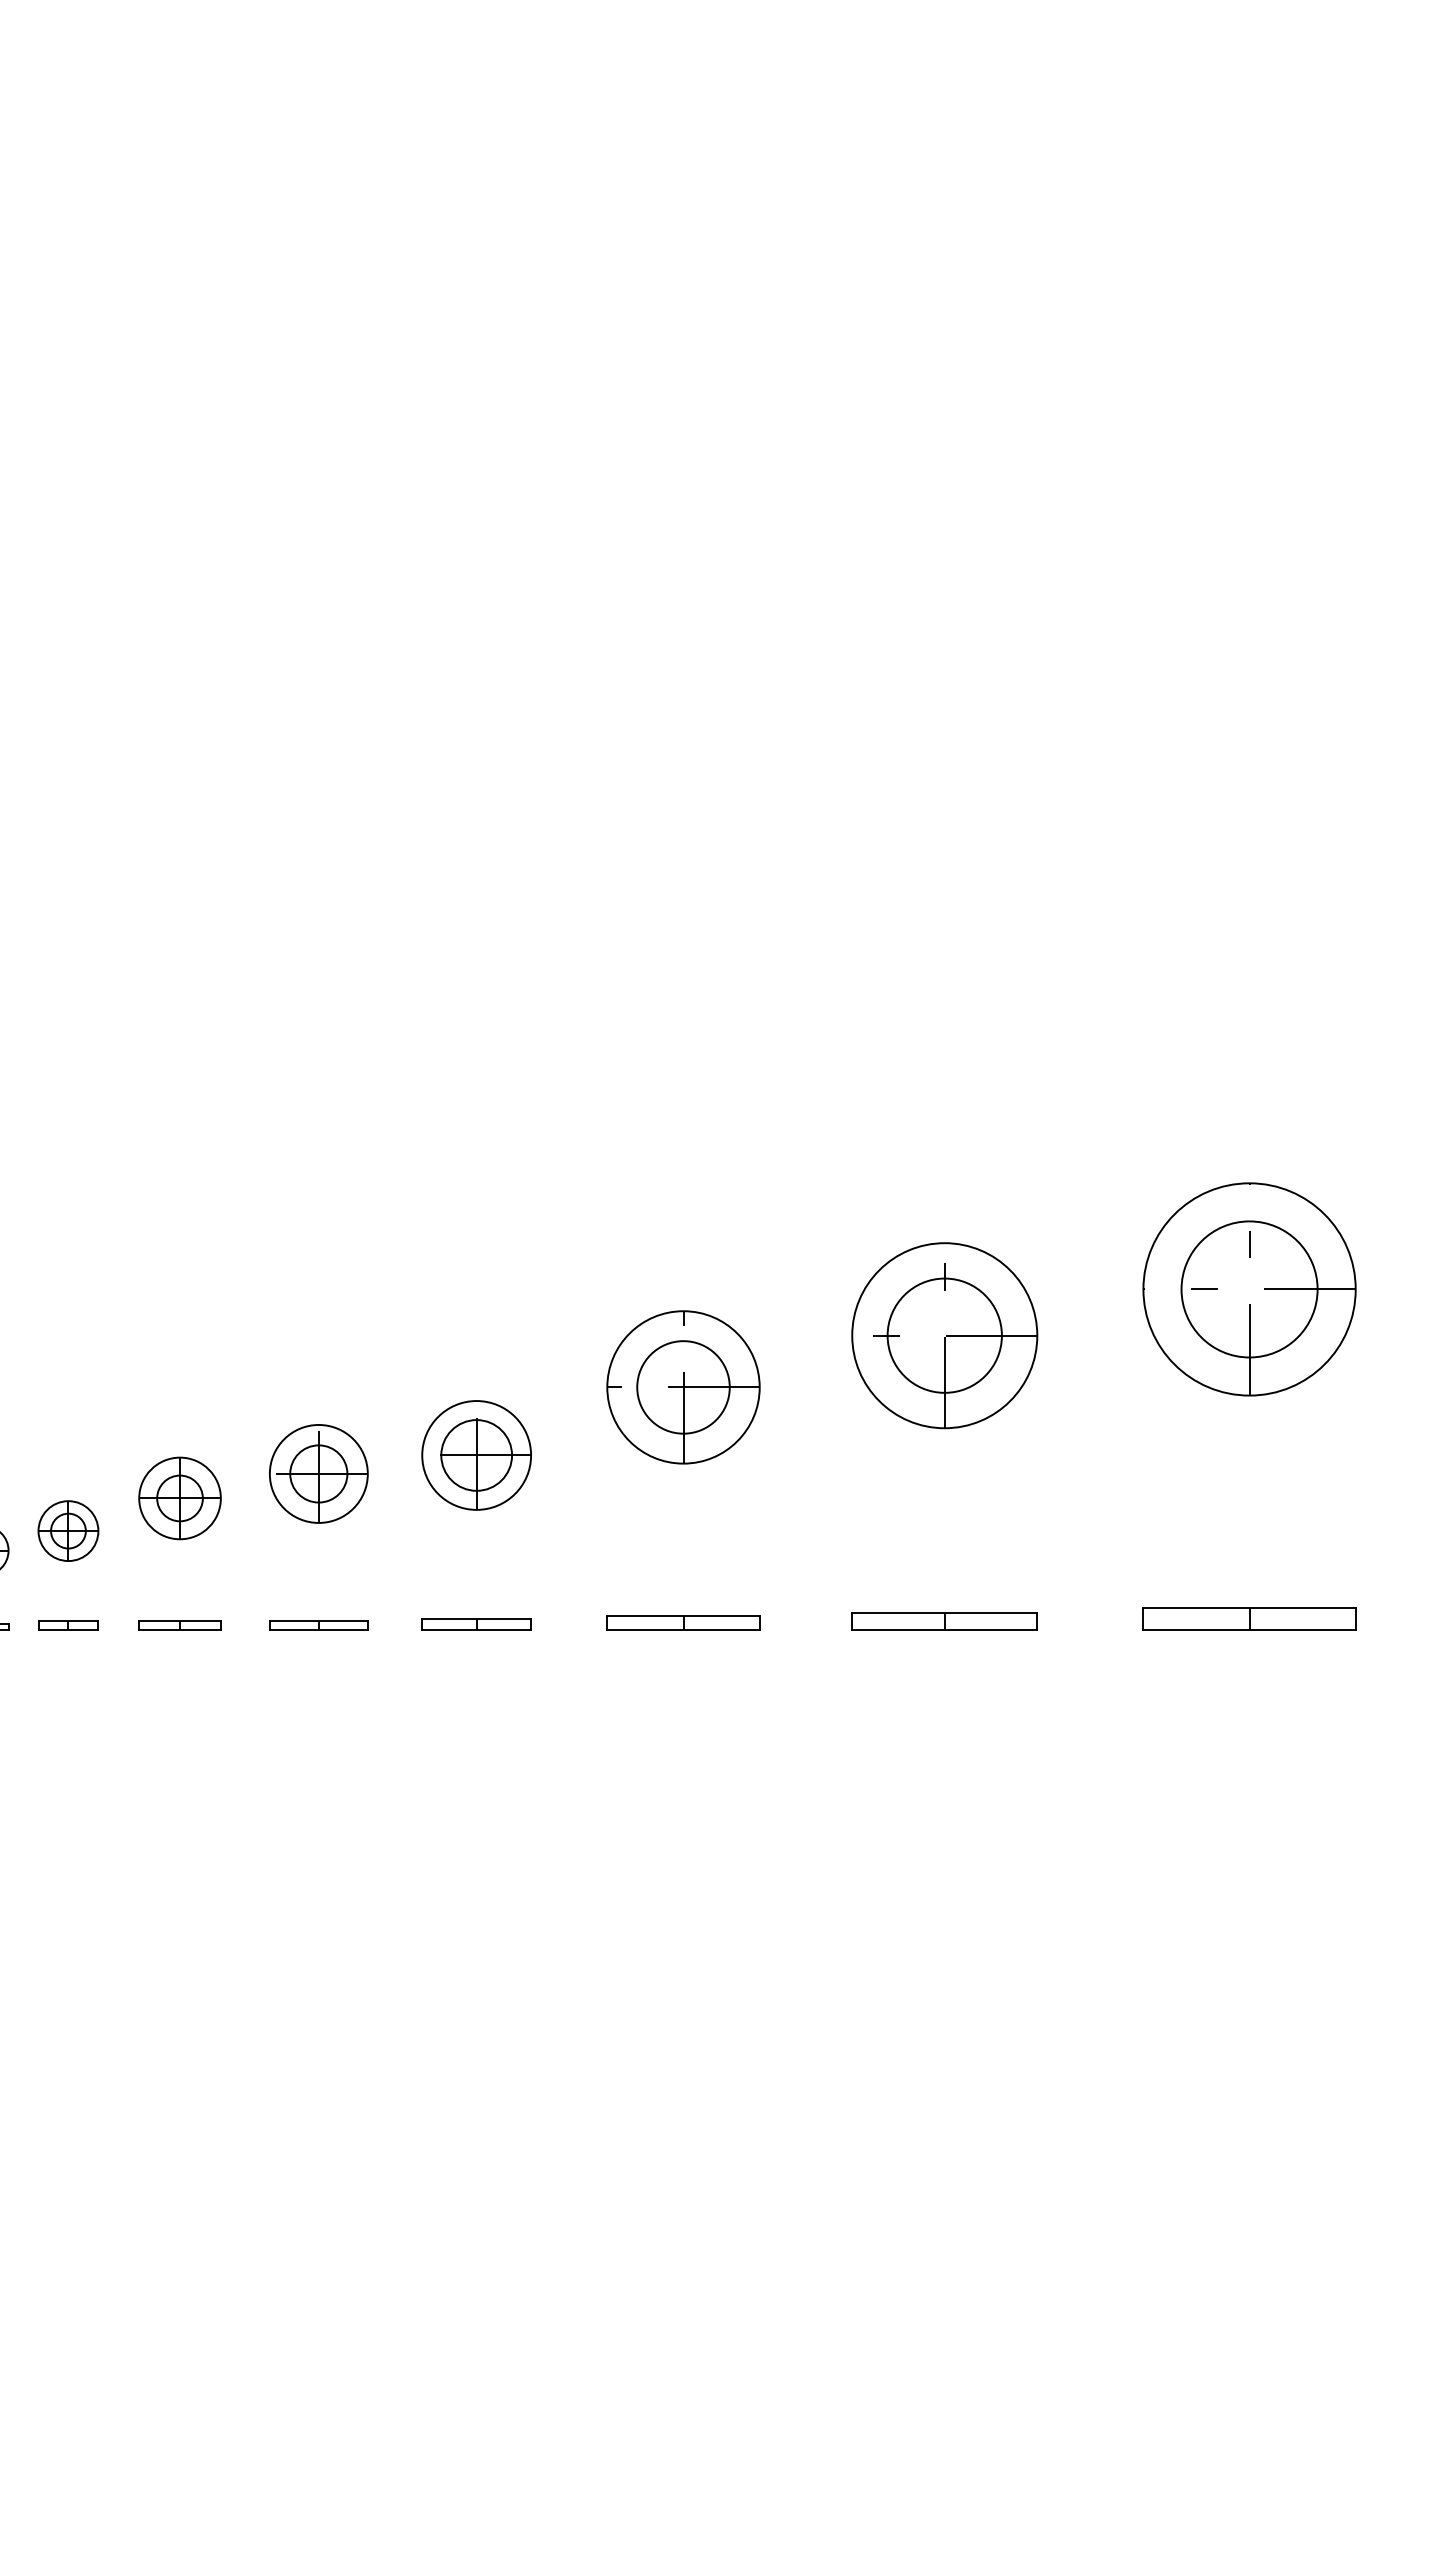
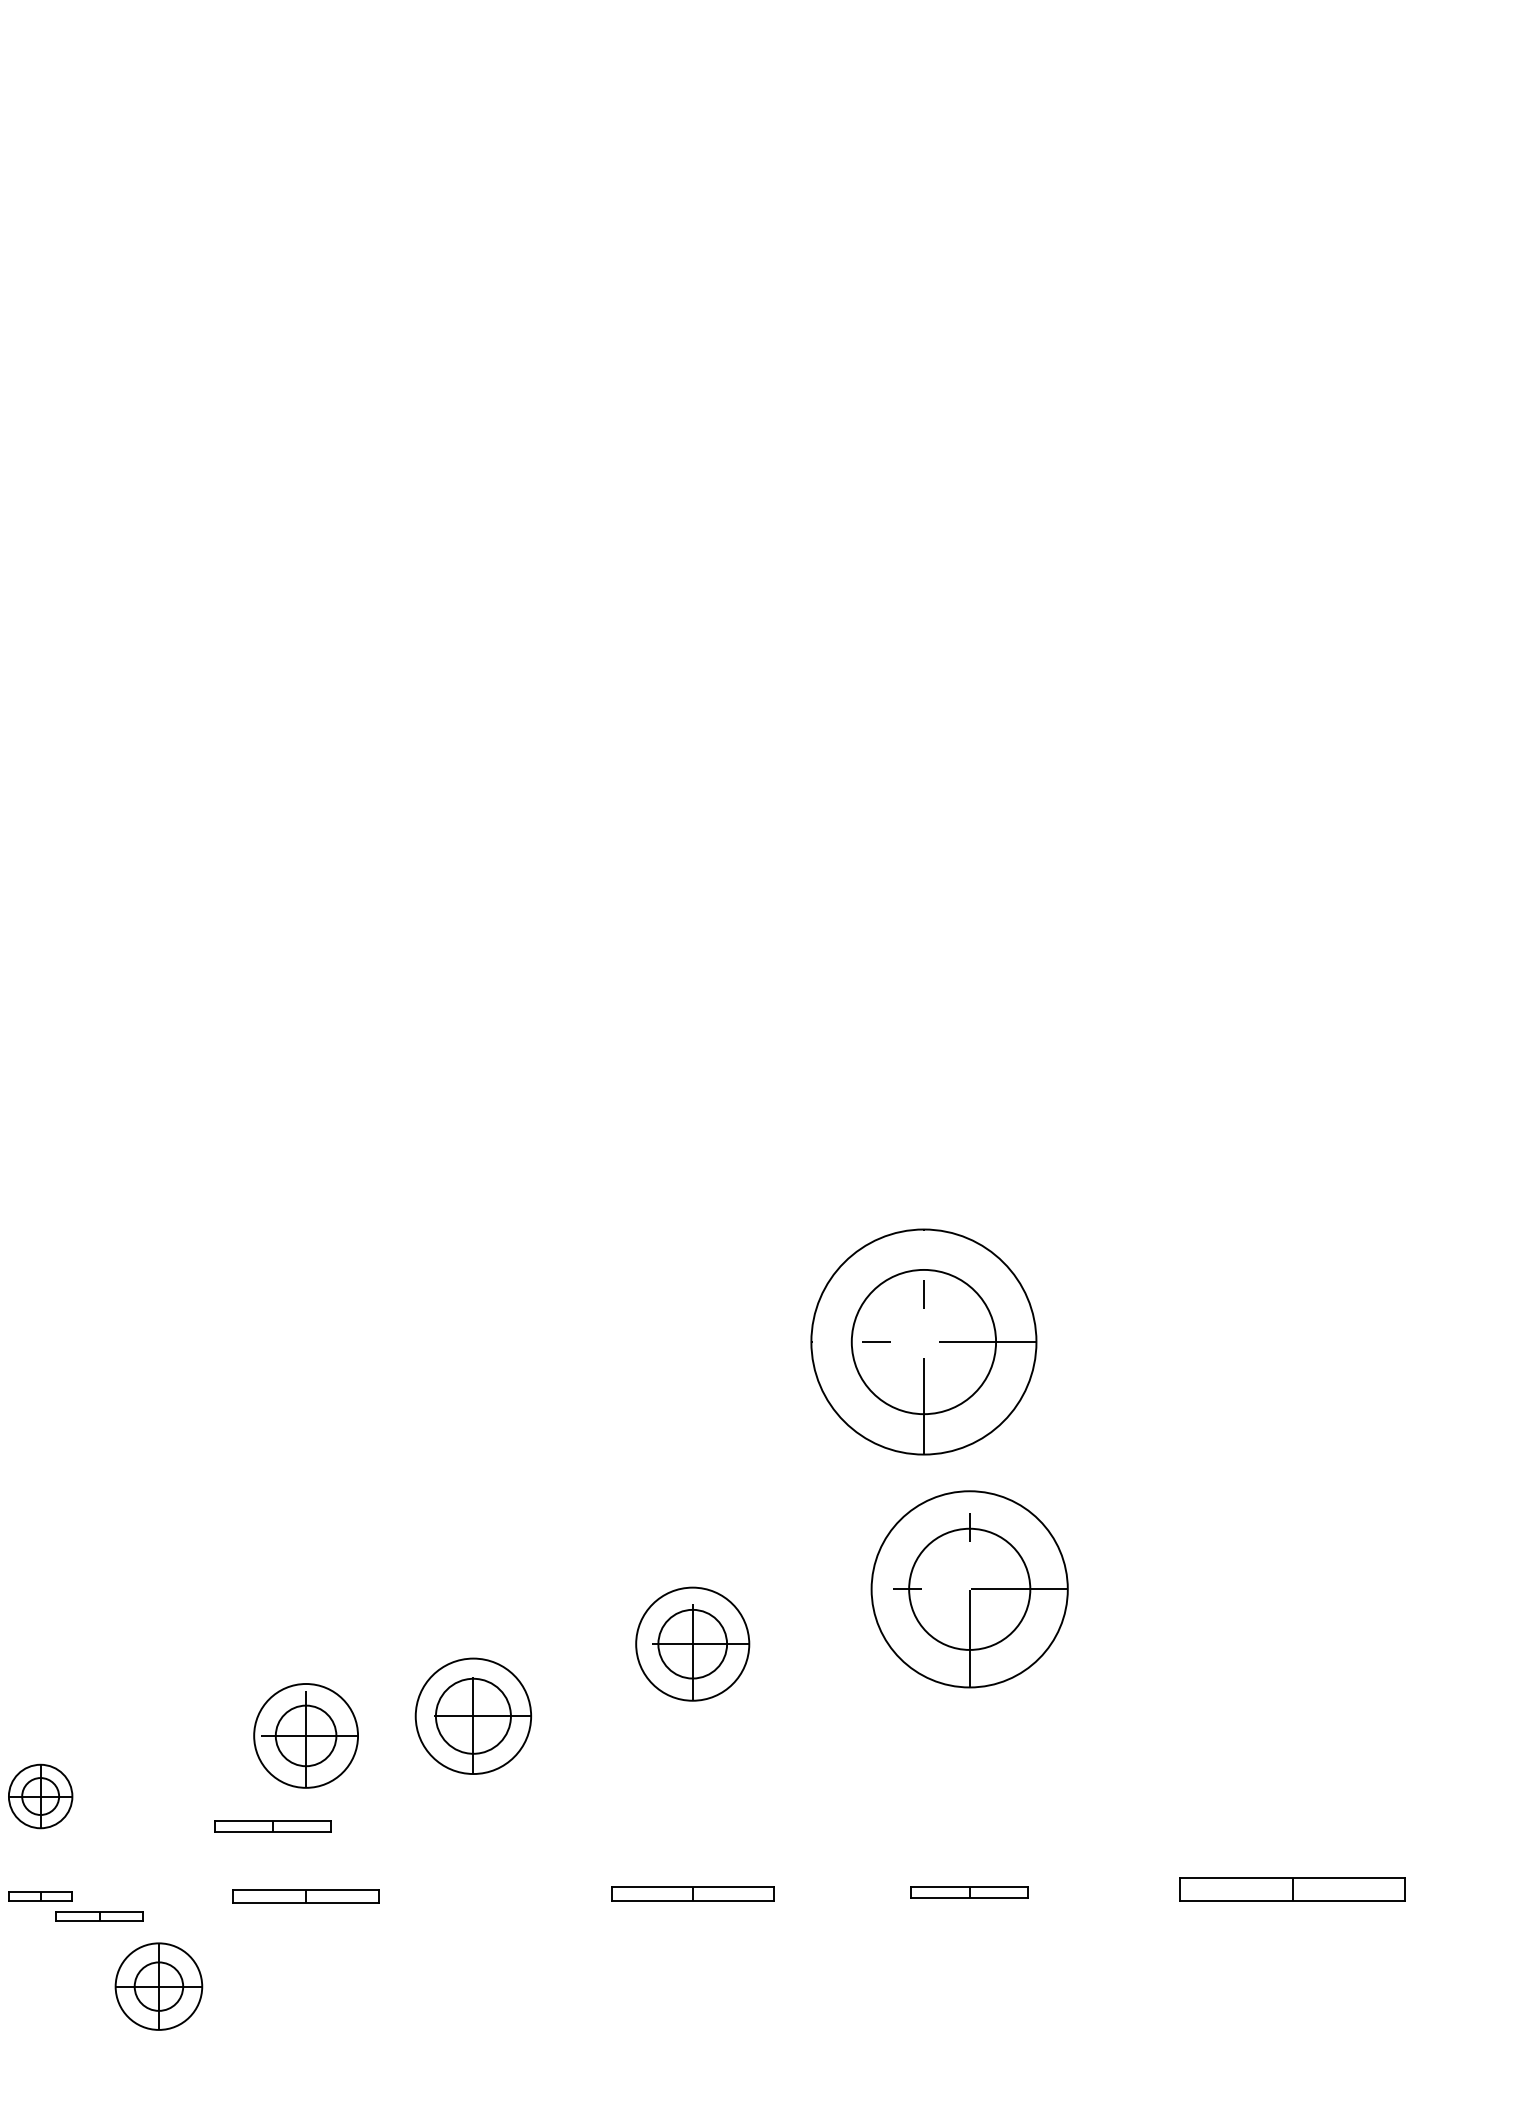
part: (1249, 1289) -> (923, 1342), moved
part: (683, 1387) -> (692, 1644), size x0.7
part: (179, 1498) -> (158, 1986), moved
part: (944, 1621) -> (969, 1892), size x0.6
part: (476, 1624) -> (272, 1826), moved
part: (179, 1625) -> (99, 1916), moved
part: (318, 1625) -> (305, 1896), size x1.4

